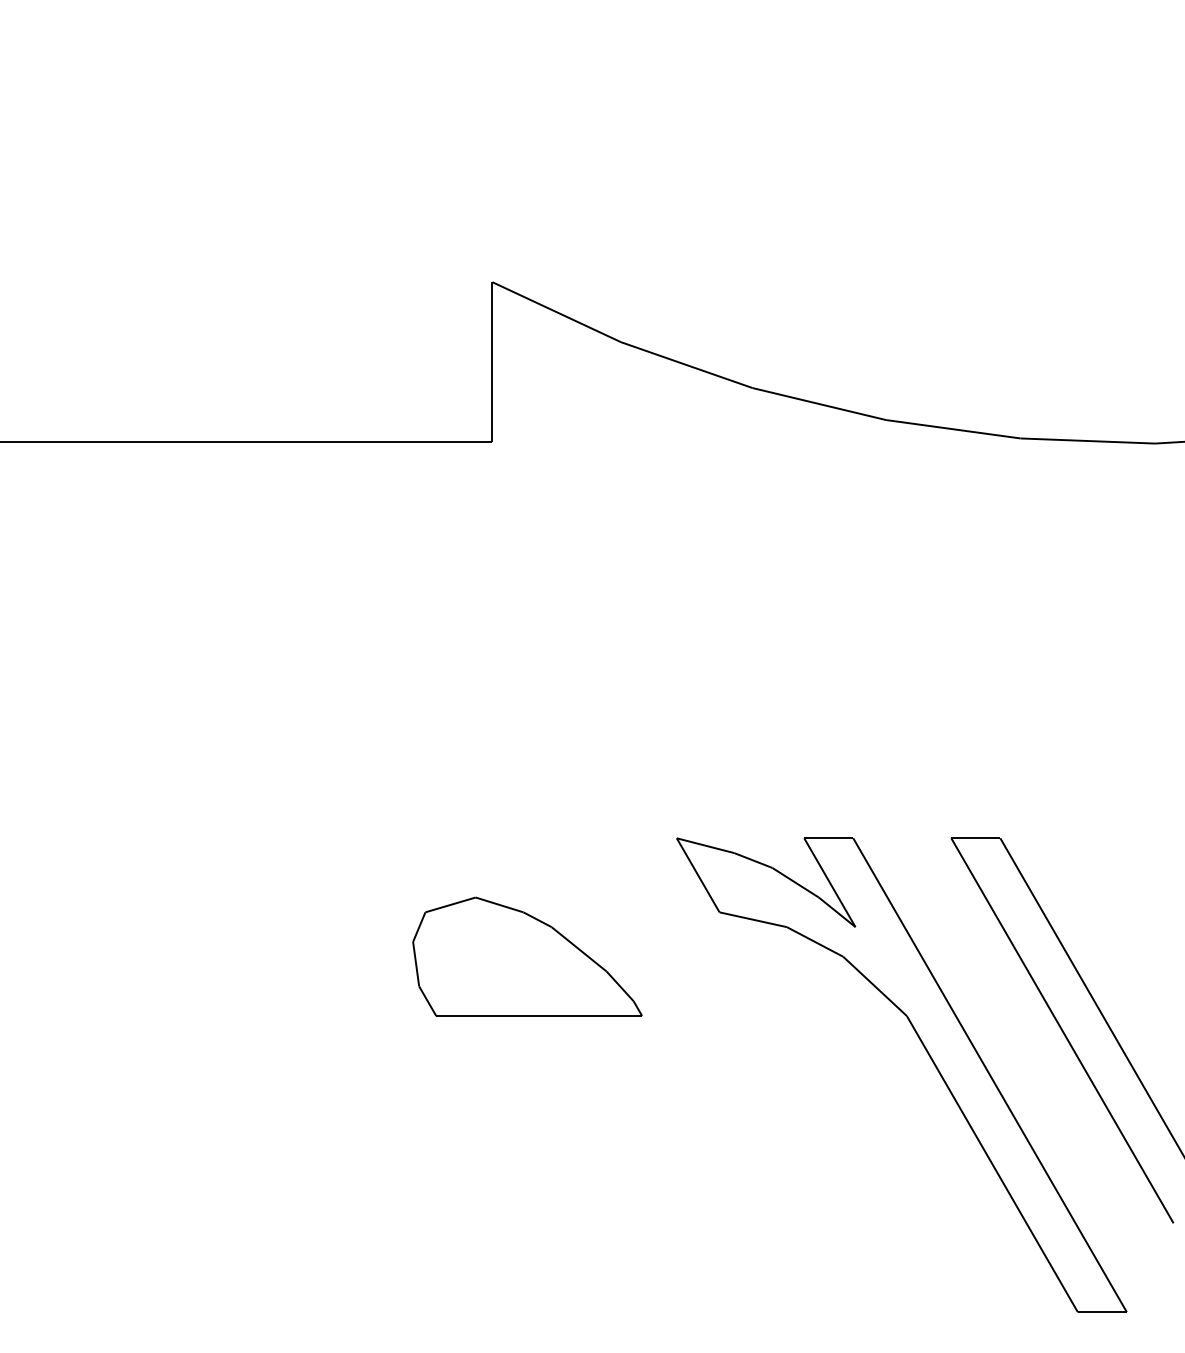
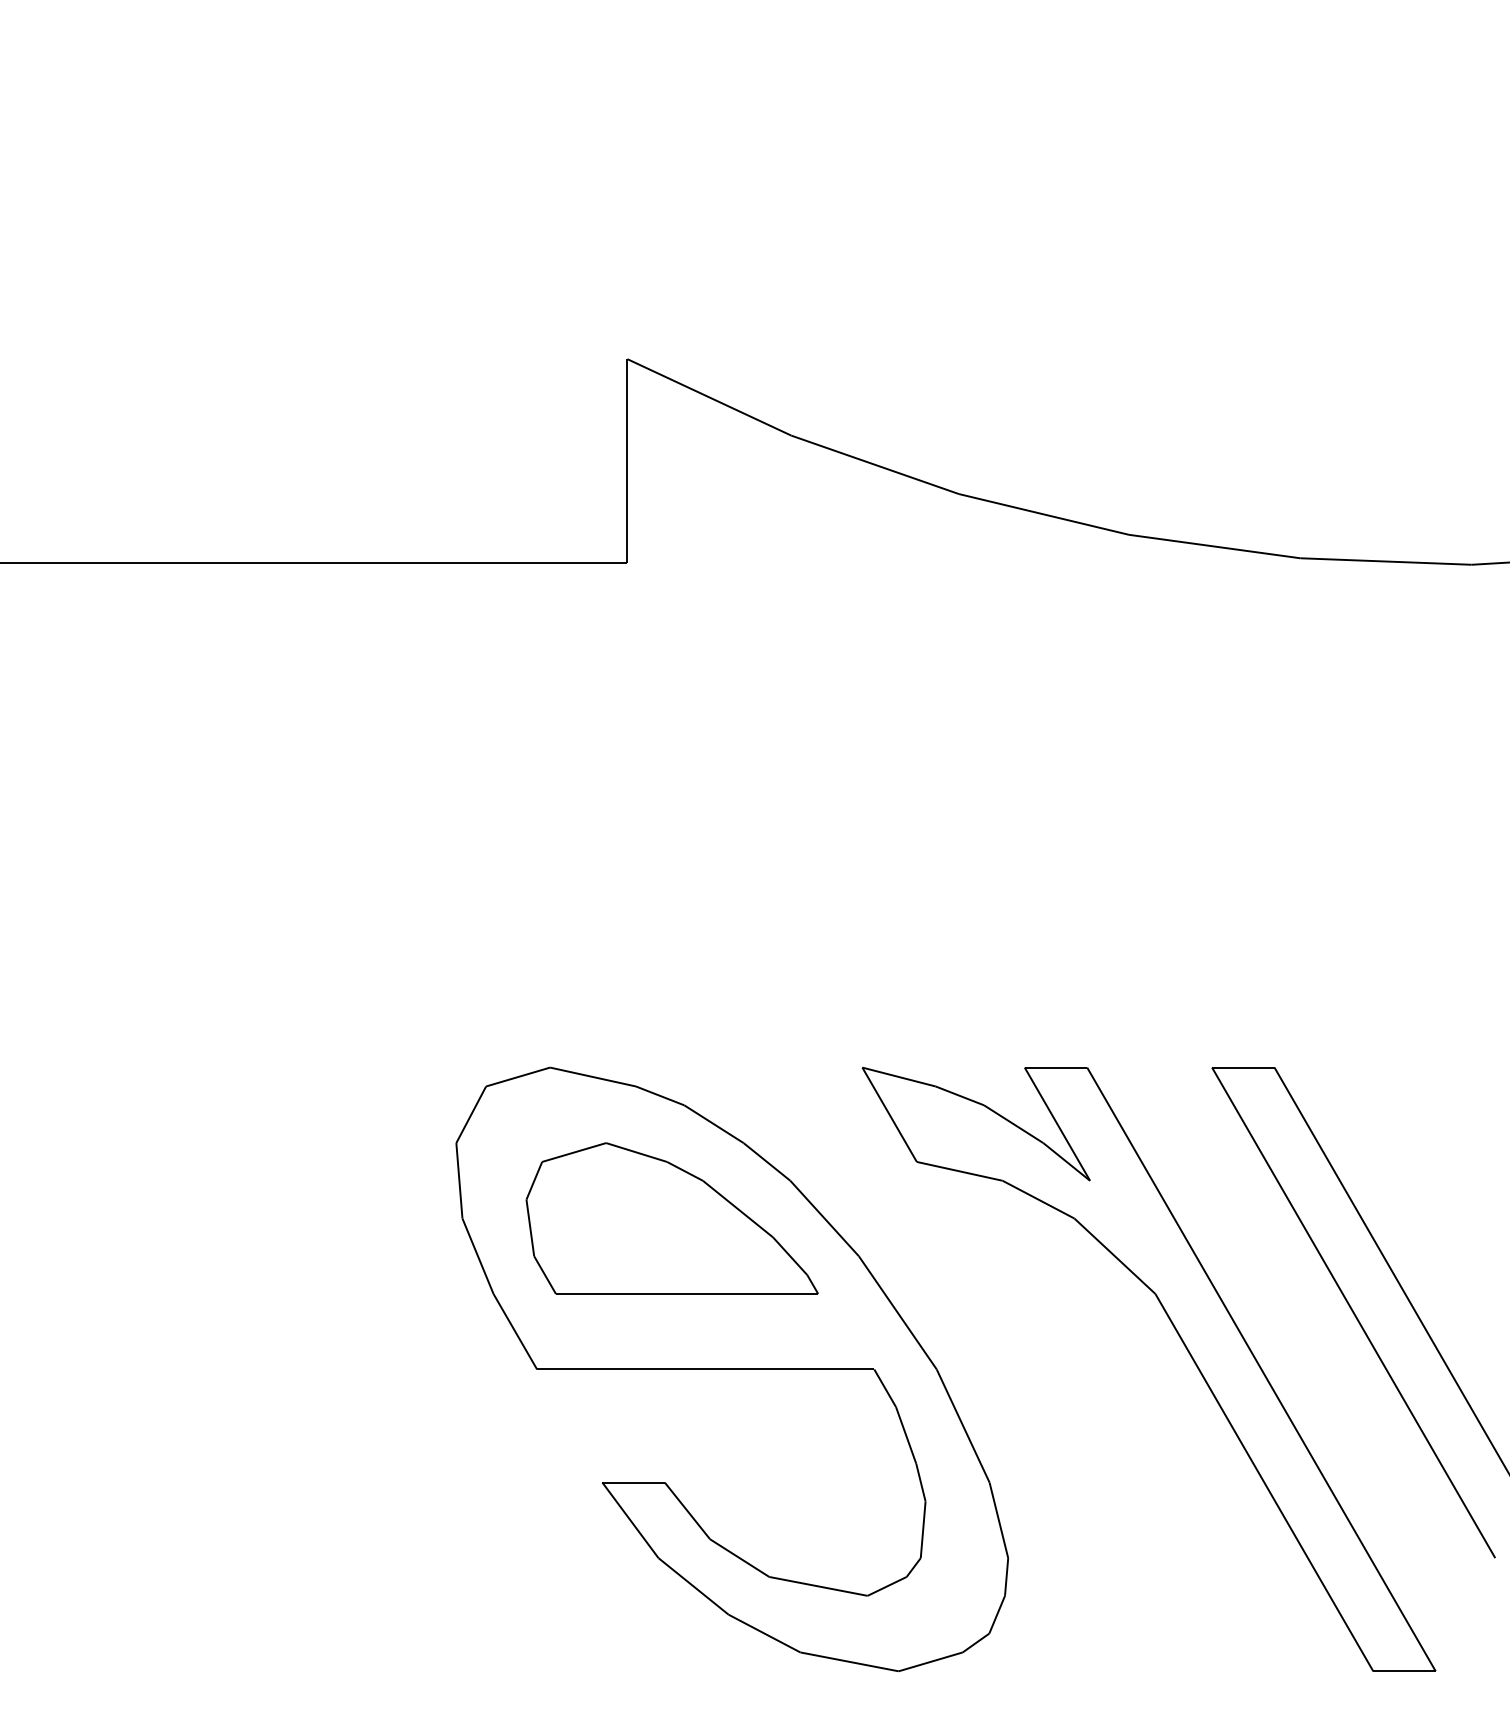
part: (574, 1075) -> (731, 1369), added

